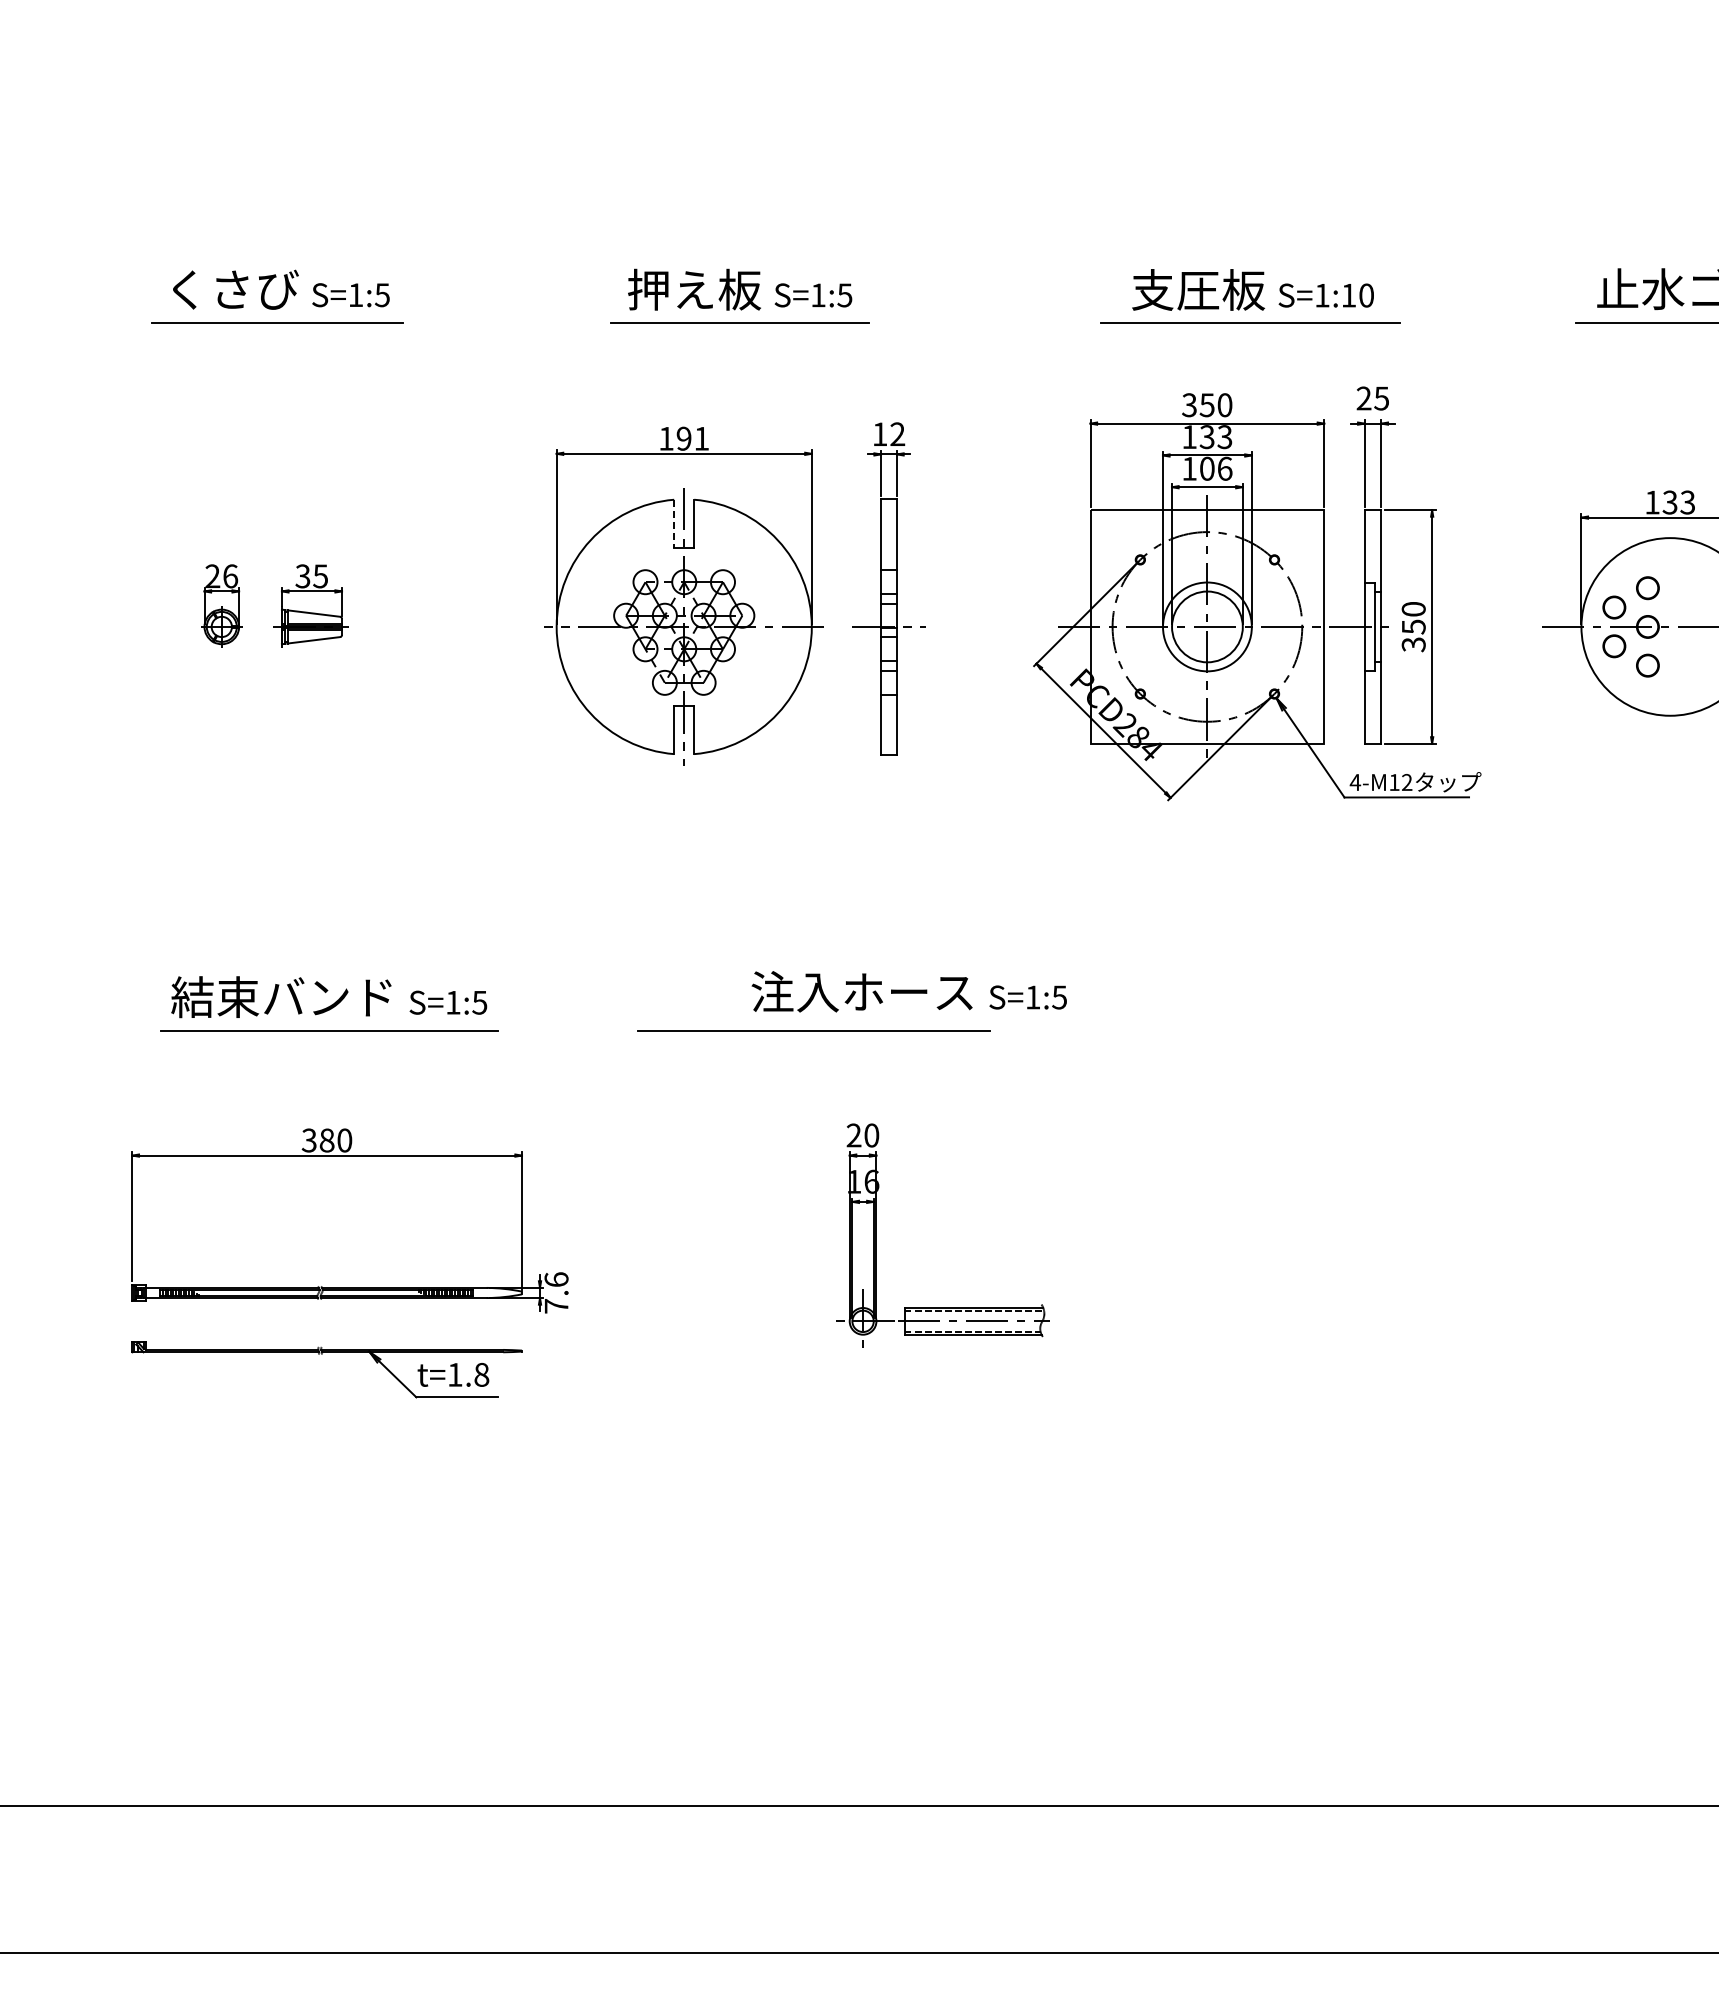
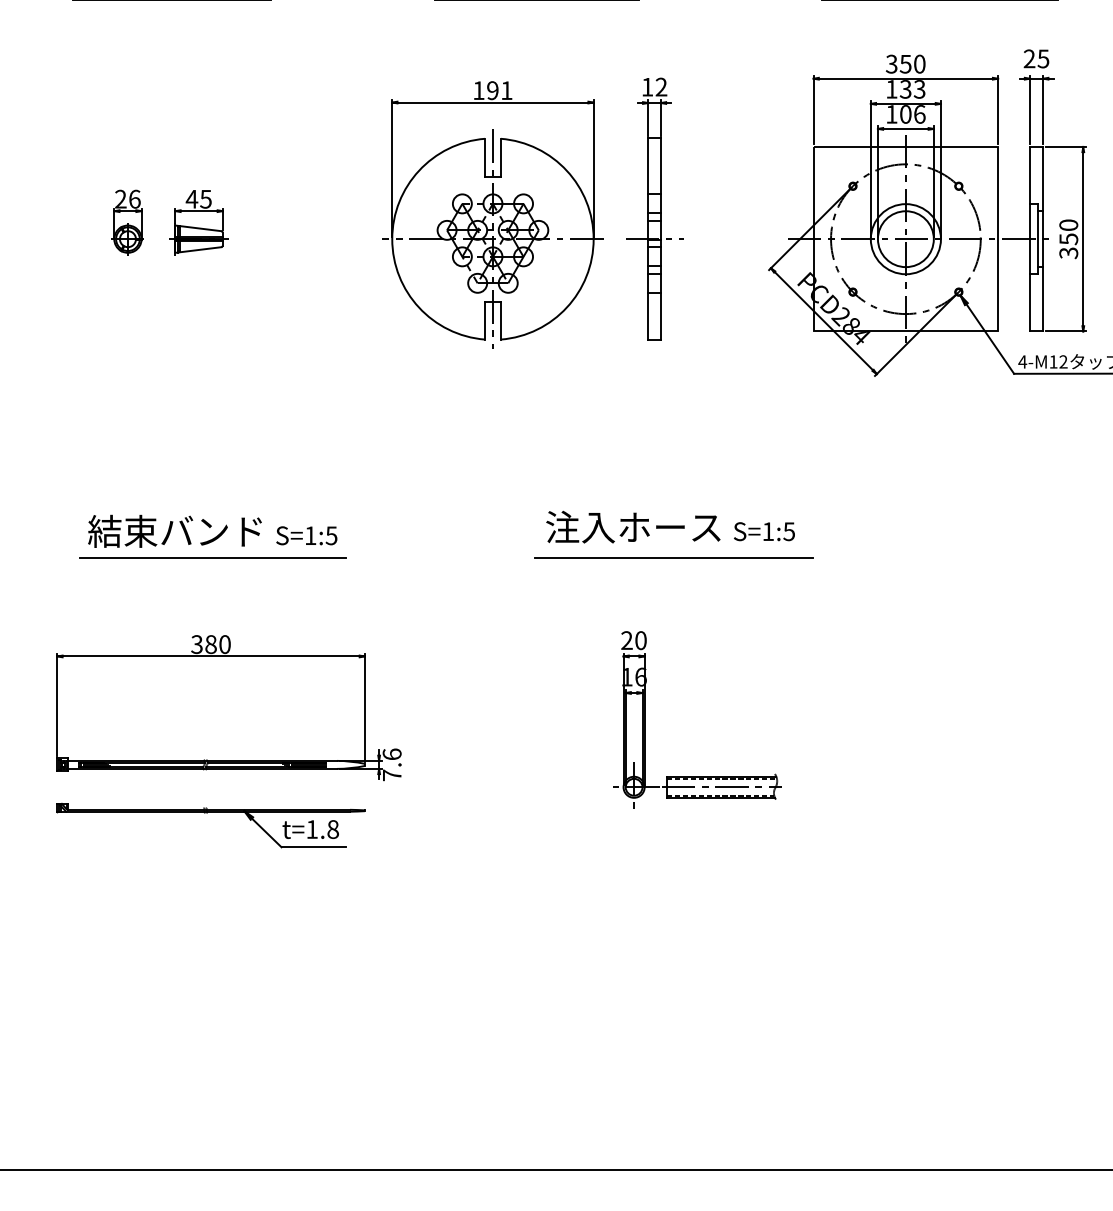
line: (674, 524) -> (485, 158), dashed -> solid
text: (302, 576) -> (191, 199), 35 -> 45
line: (813, 1030) -> (673, 557), moved

